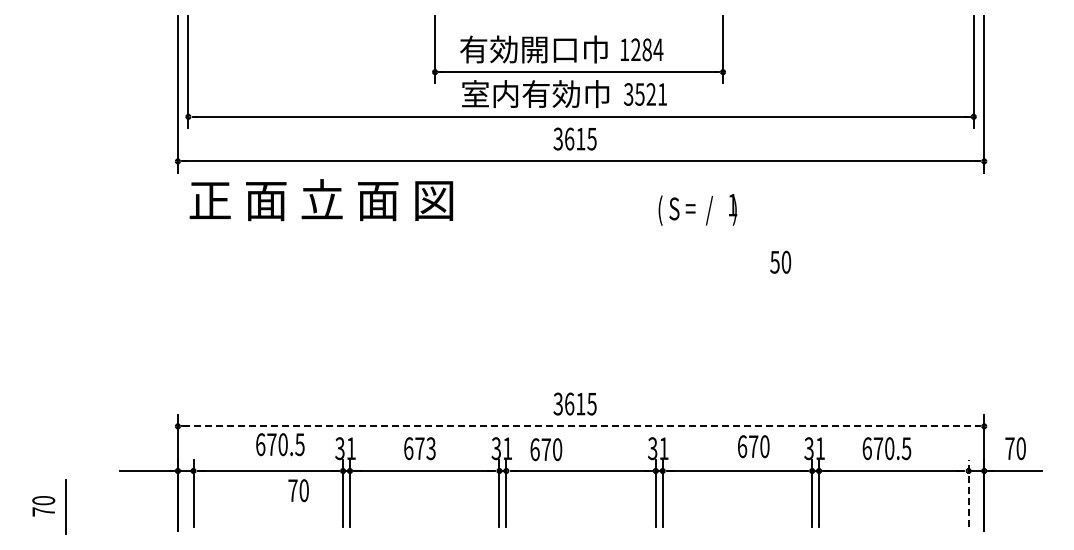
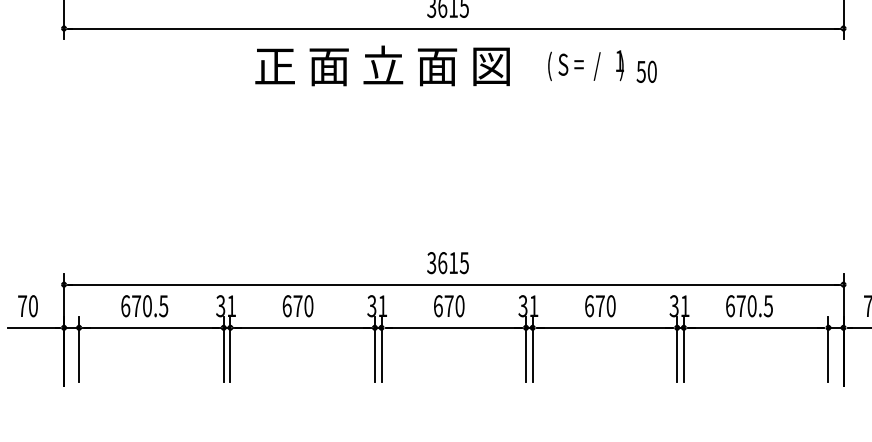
text: (321, 200) -> (382, 66), moved
text: (697, 209) -> (585, 65), moved
text: (780, 261) -> (646, 71), moved
line: (581, 426) -> (454, 284), dashed -> solid
text: (280, 444) -> (144, 306), moved
text: (753, 446) -> (600, 306), moved
text: (430, 448) -> (308, 306), 673 -> 670
text: (546, 449) -> (449, 306), moved
text: (298, 490) -> (27, 306), moved
line: (968, 493) -> (828, 349), dashed -> solid

